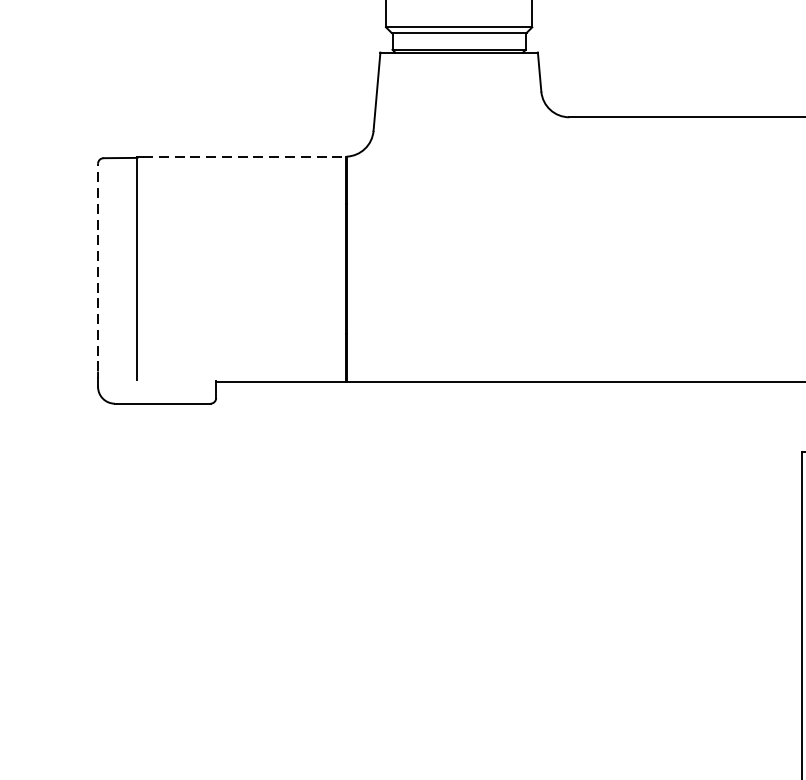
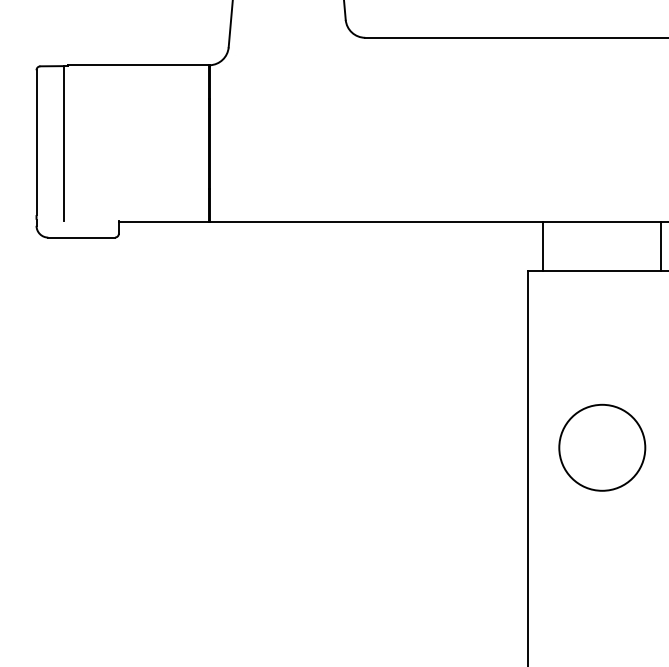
line: (244, 156) -> (138, 65), dashed -> solid
line: (98, 267) -> (36, 142), dashed -> solid

